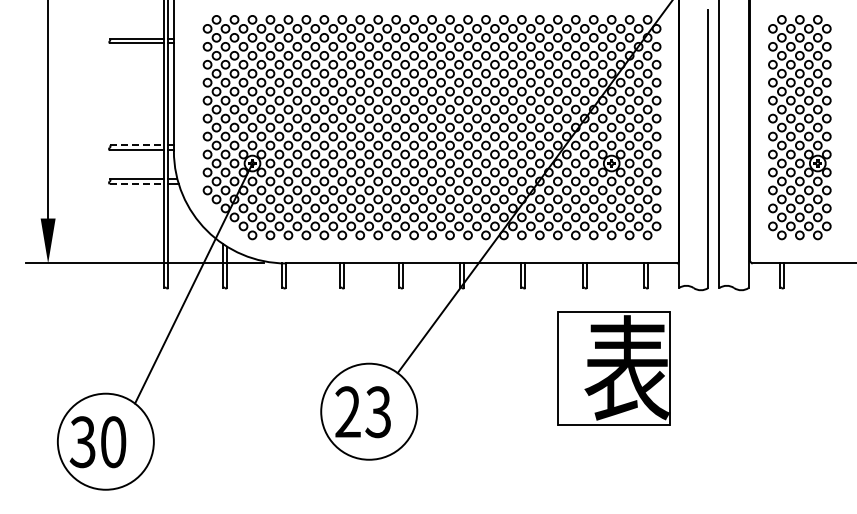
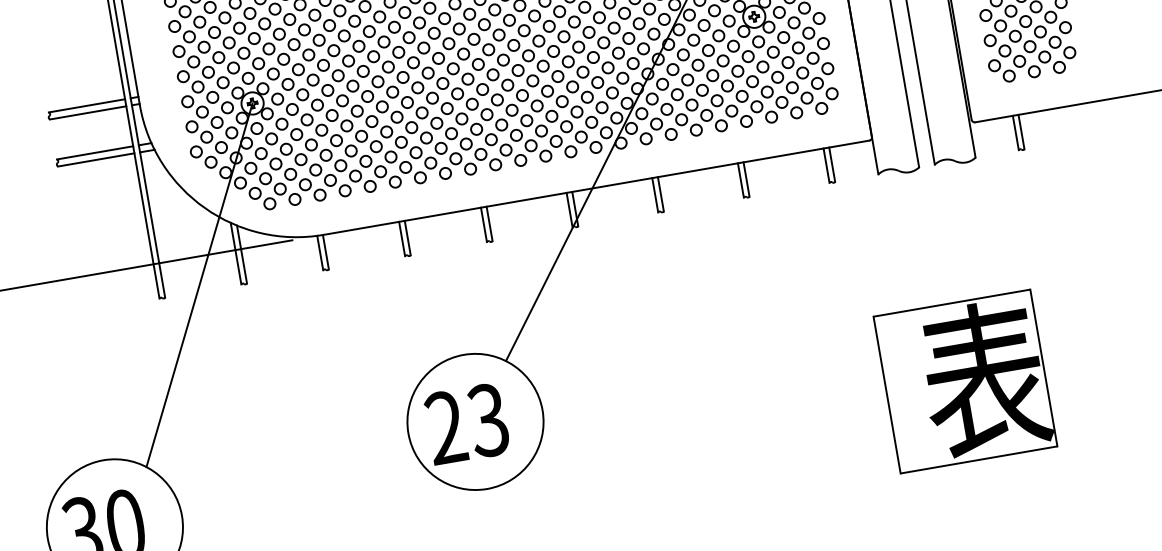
line: (137, 145) -> (87, 106), dashed -> solid
line: (137, 184) -> (97, 160), dashed -> solid
part: (613, 368) -> (965, 381), moved

